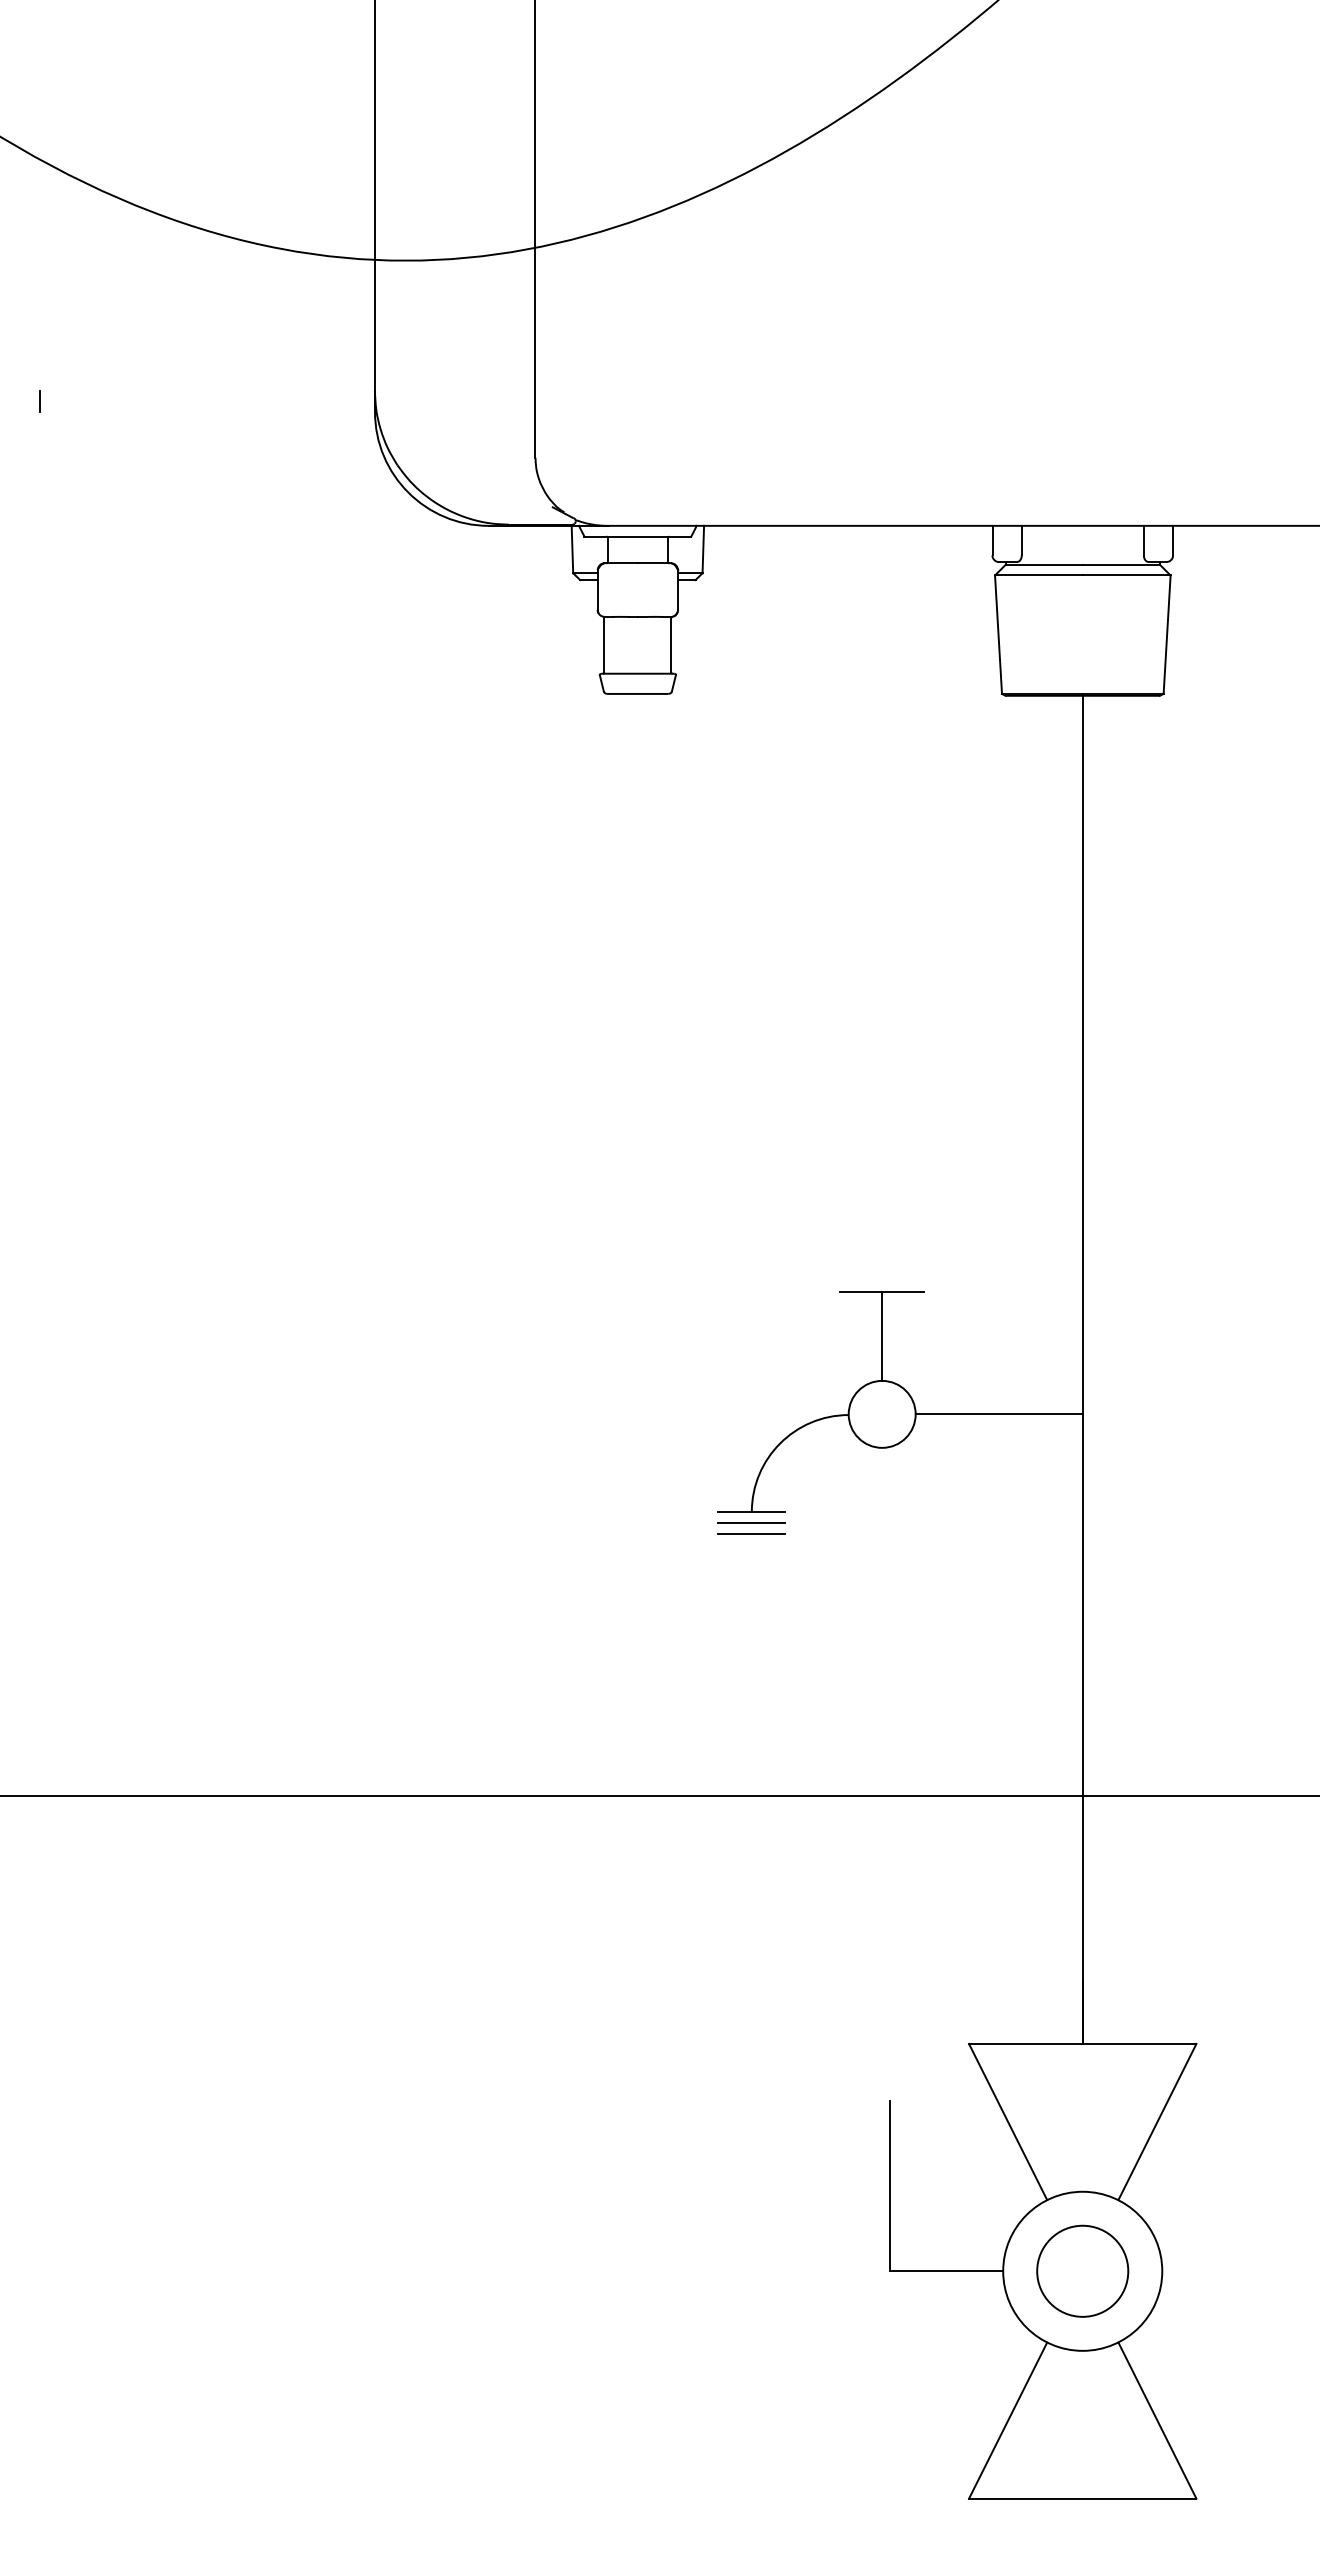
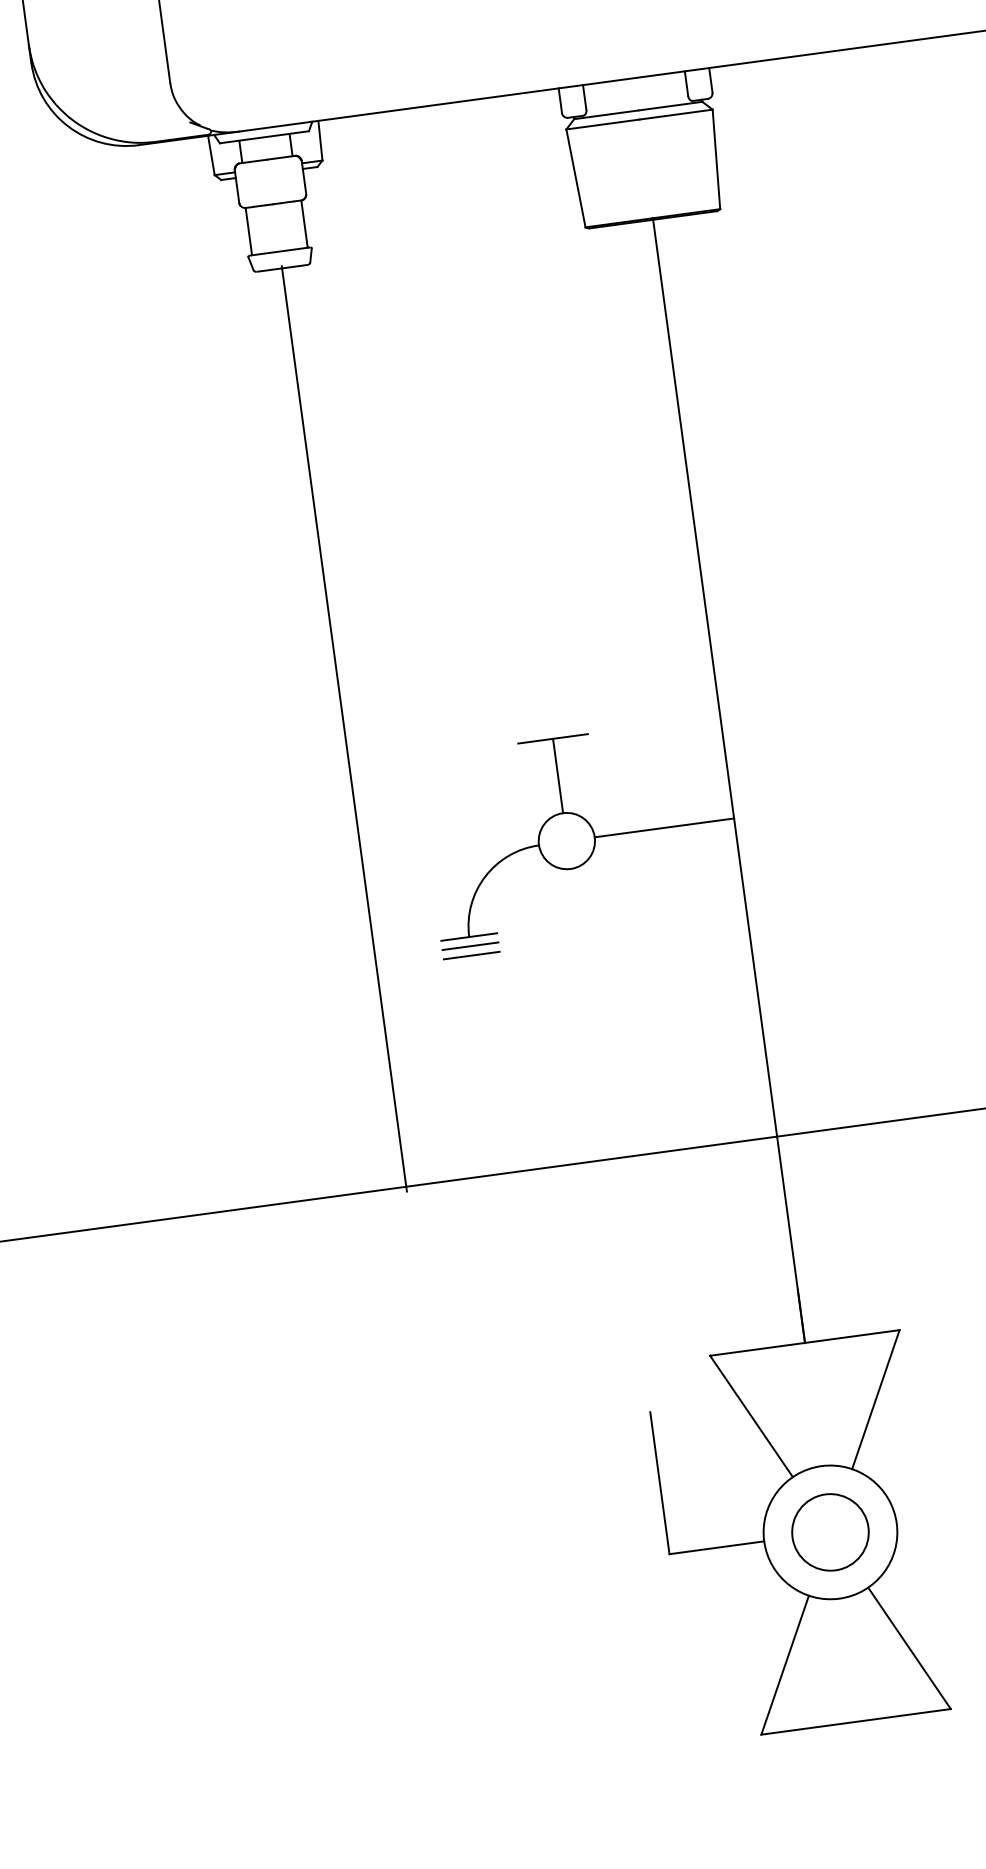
line: (637, 1246) -> (344, 728), added

